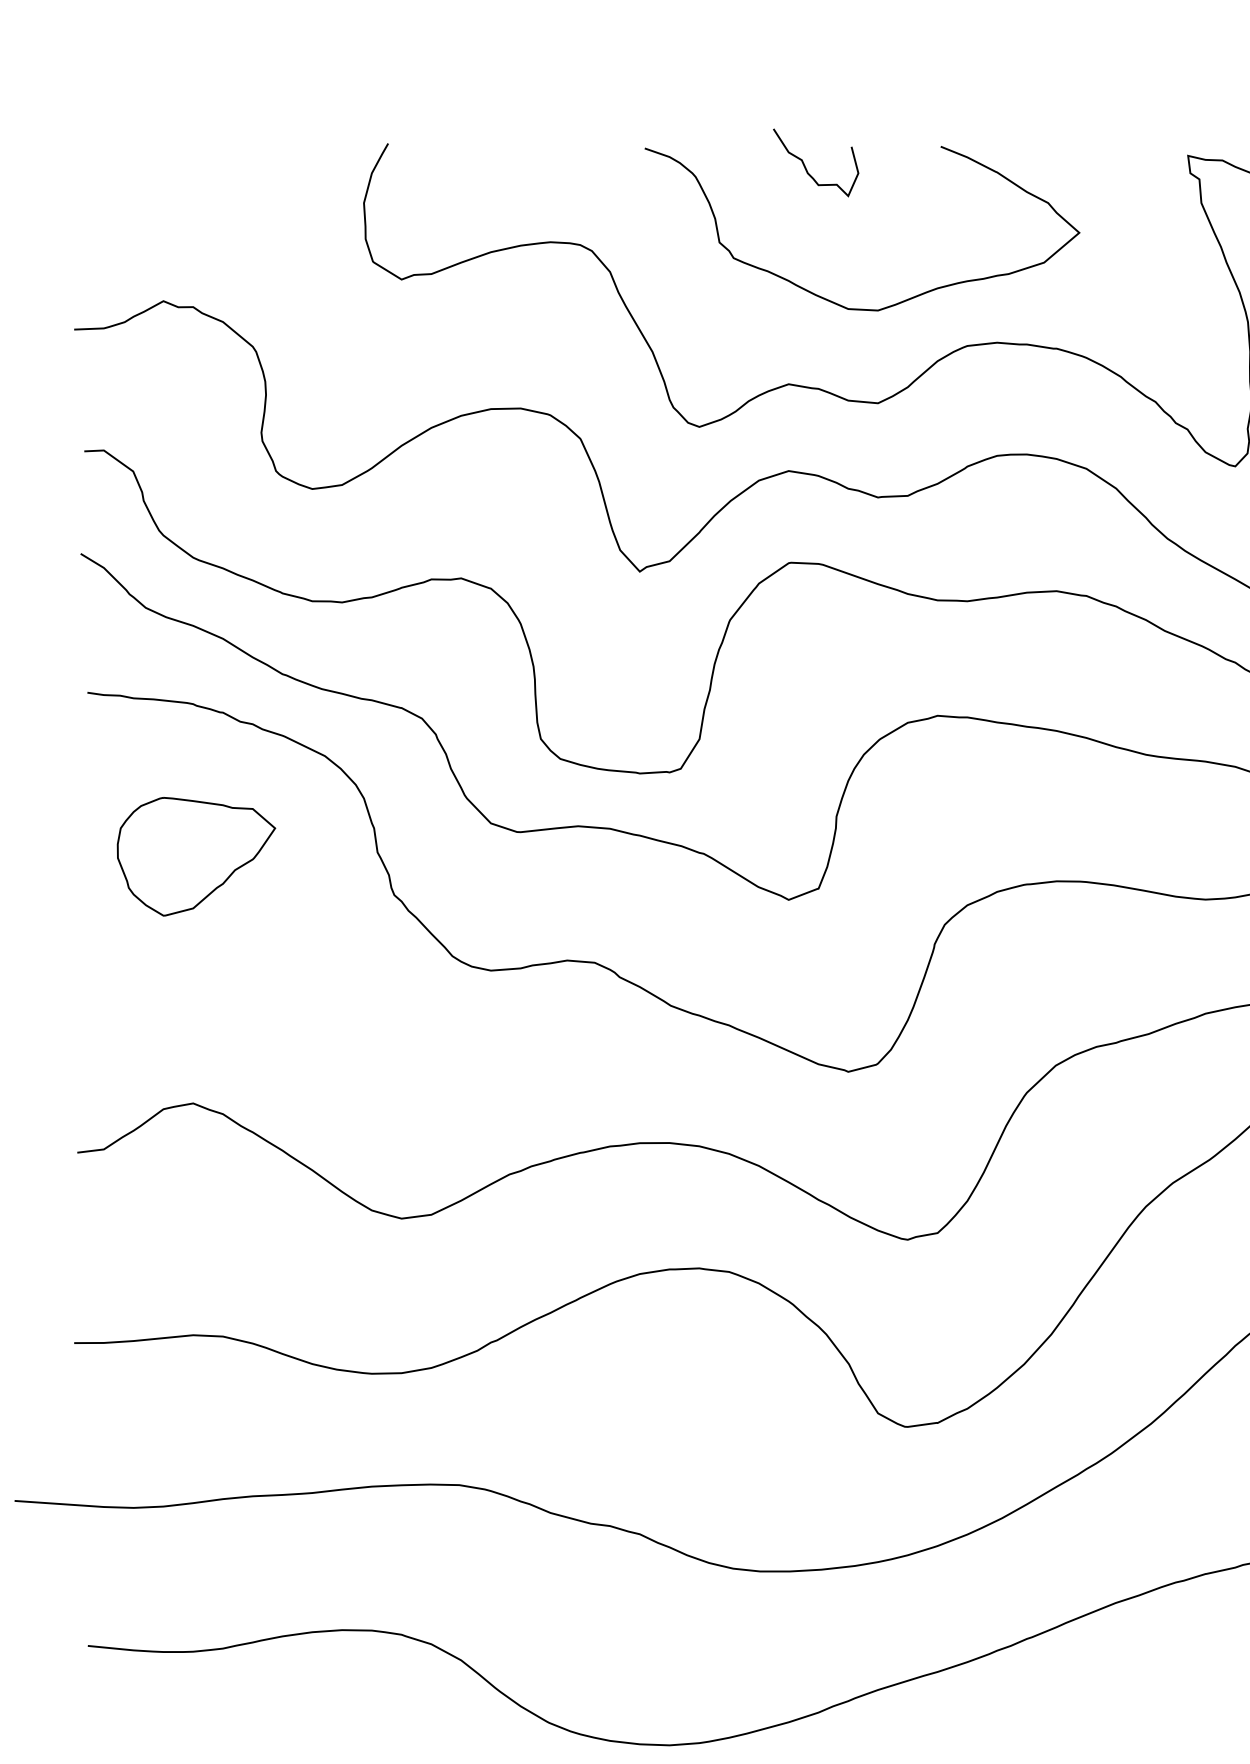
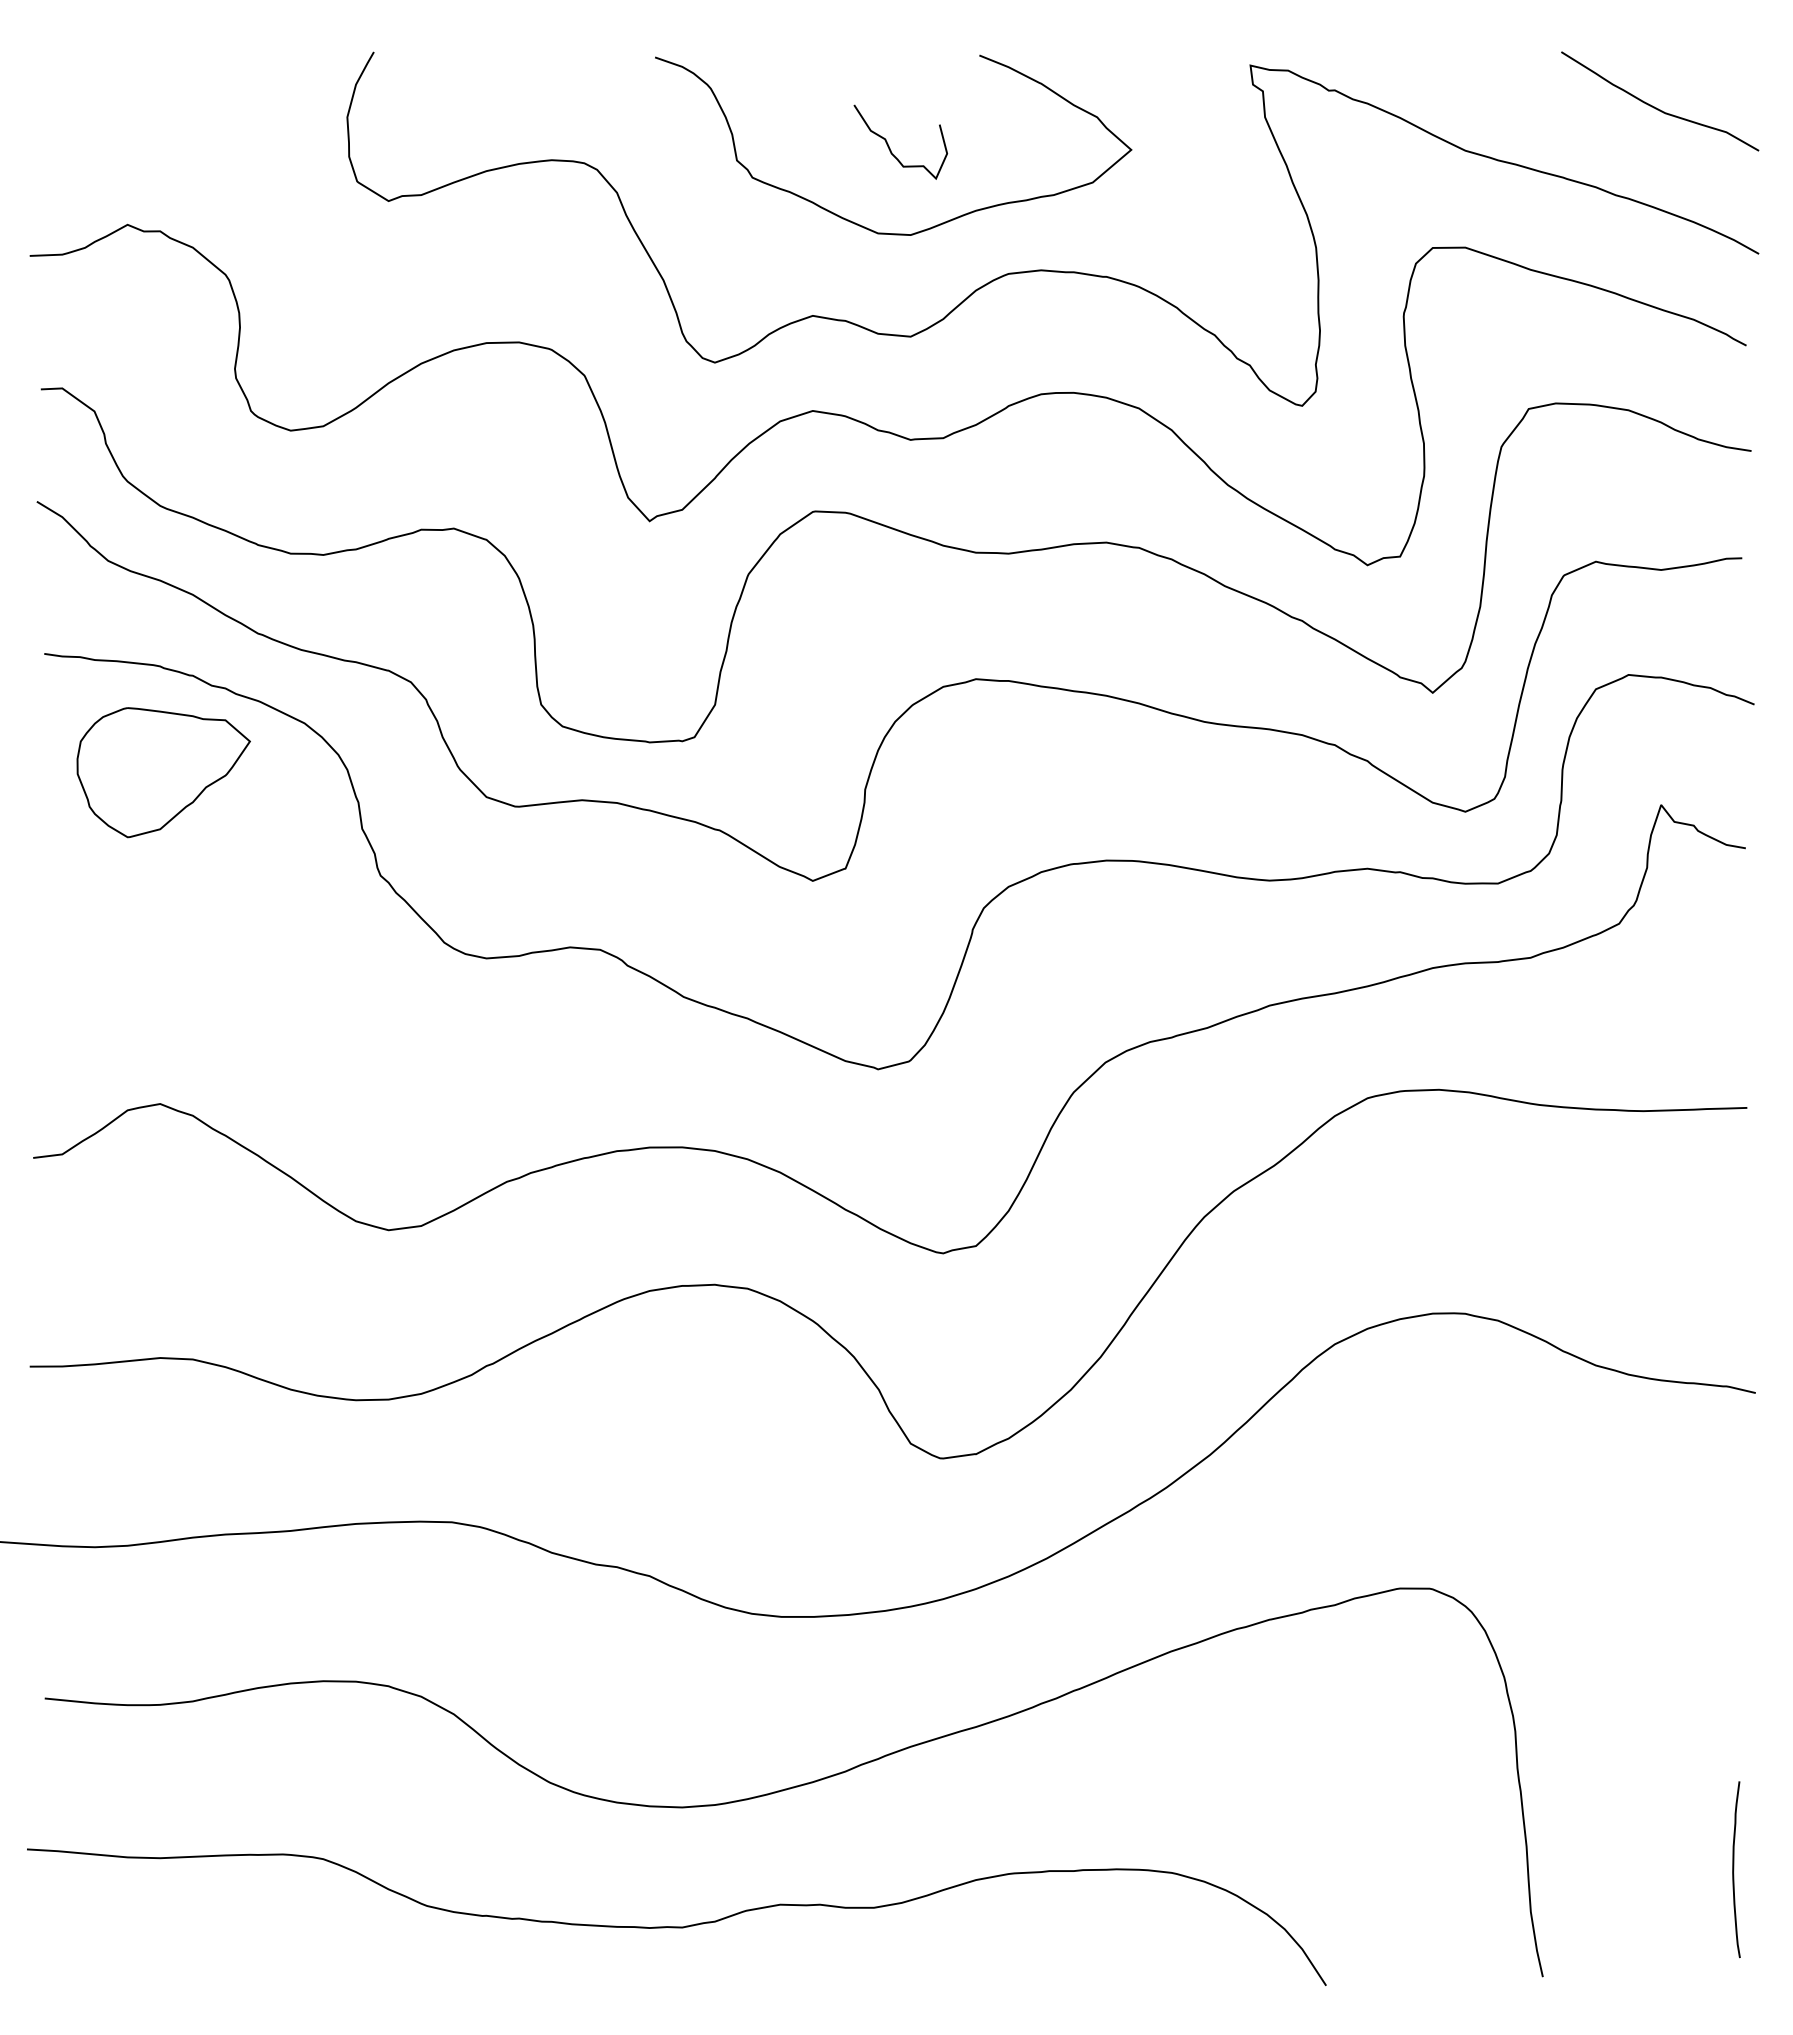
curve: (805, 166) -> (889, 146), moved
part: (196, 856) -> (163, 772), moved

